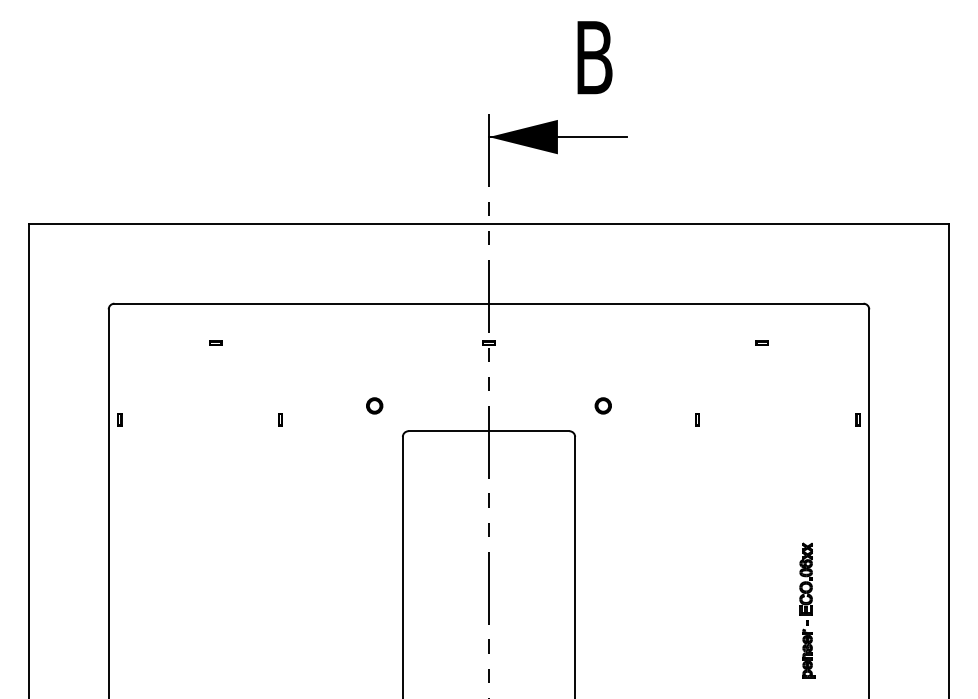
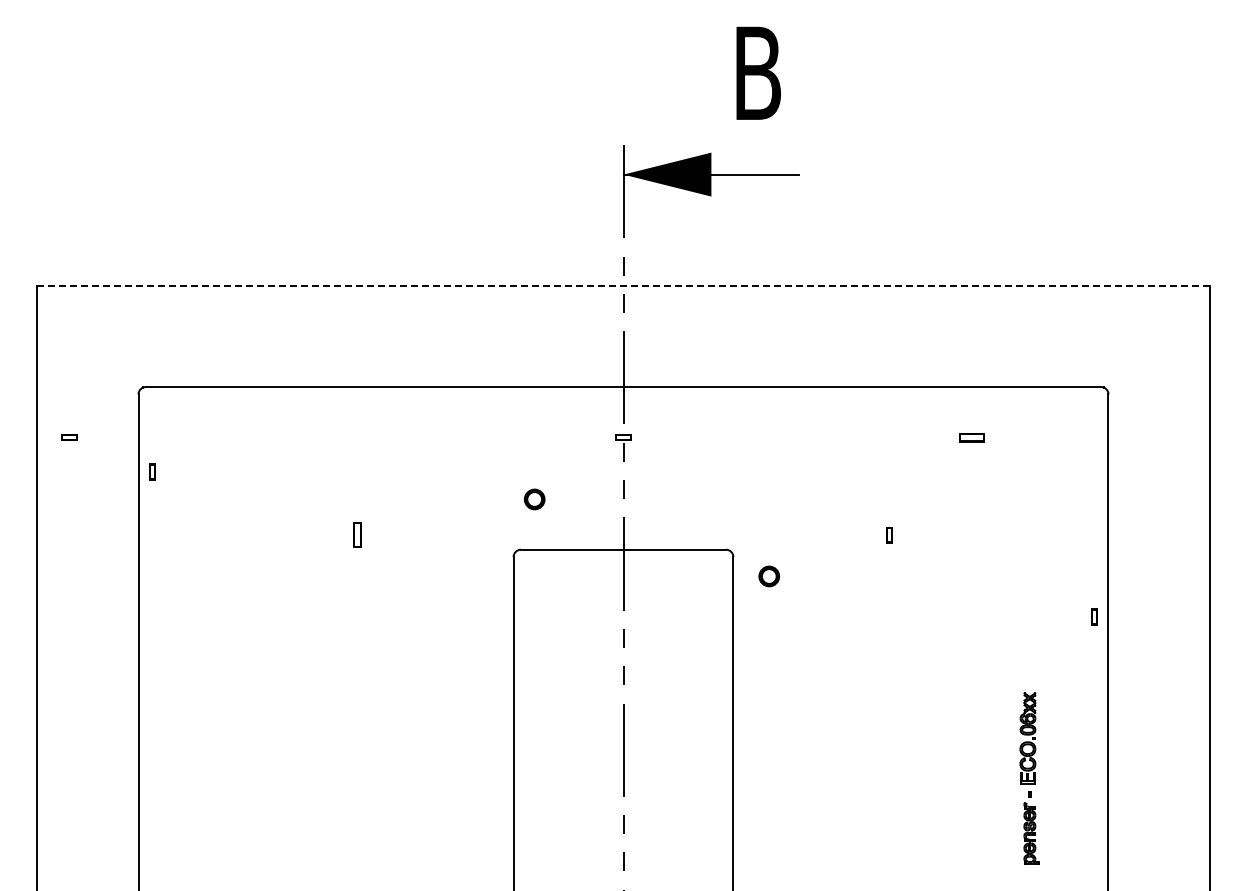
line: (489, 224) -> (623, 285), solid -> dashed
part: (215, 343) -> (69, 437), moved
part: (762, 343) -> (972, 437), size x1.6
part: (374, 405) -> (534, 499), moved
part: (603, 405) -> (769, 576), moved
part: (119, 419) -> (152, 471), moved
part: (858, 419) -> (1094, 616), moved
part: (280, 420) -> (357, 535), size x1.6

